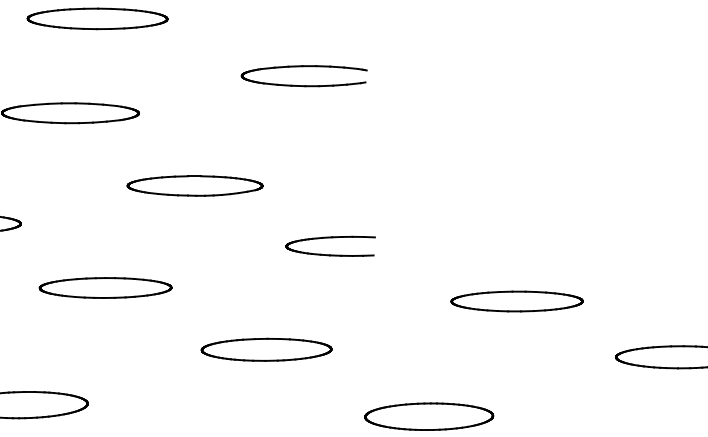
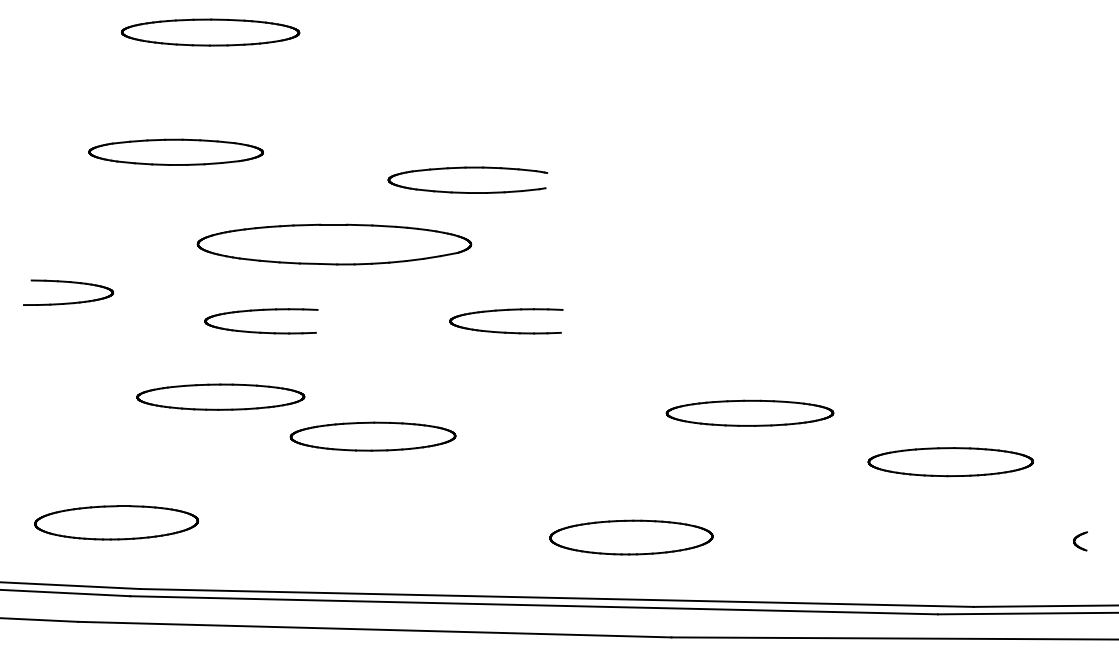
part: (303, 66) -> (467, 168), moved
part: (194, 185) -> (333, 244), size x1.6
part: (137, 254) -> (261, 331), added
part: (105, 287) -> (220, 396), moved
part: (516, 300) -> (749, 412), moved
part: (266, 349) -> (372, 436), moved

